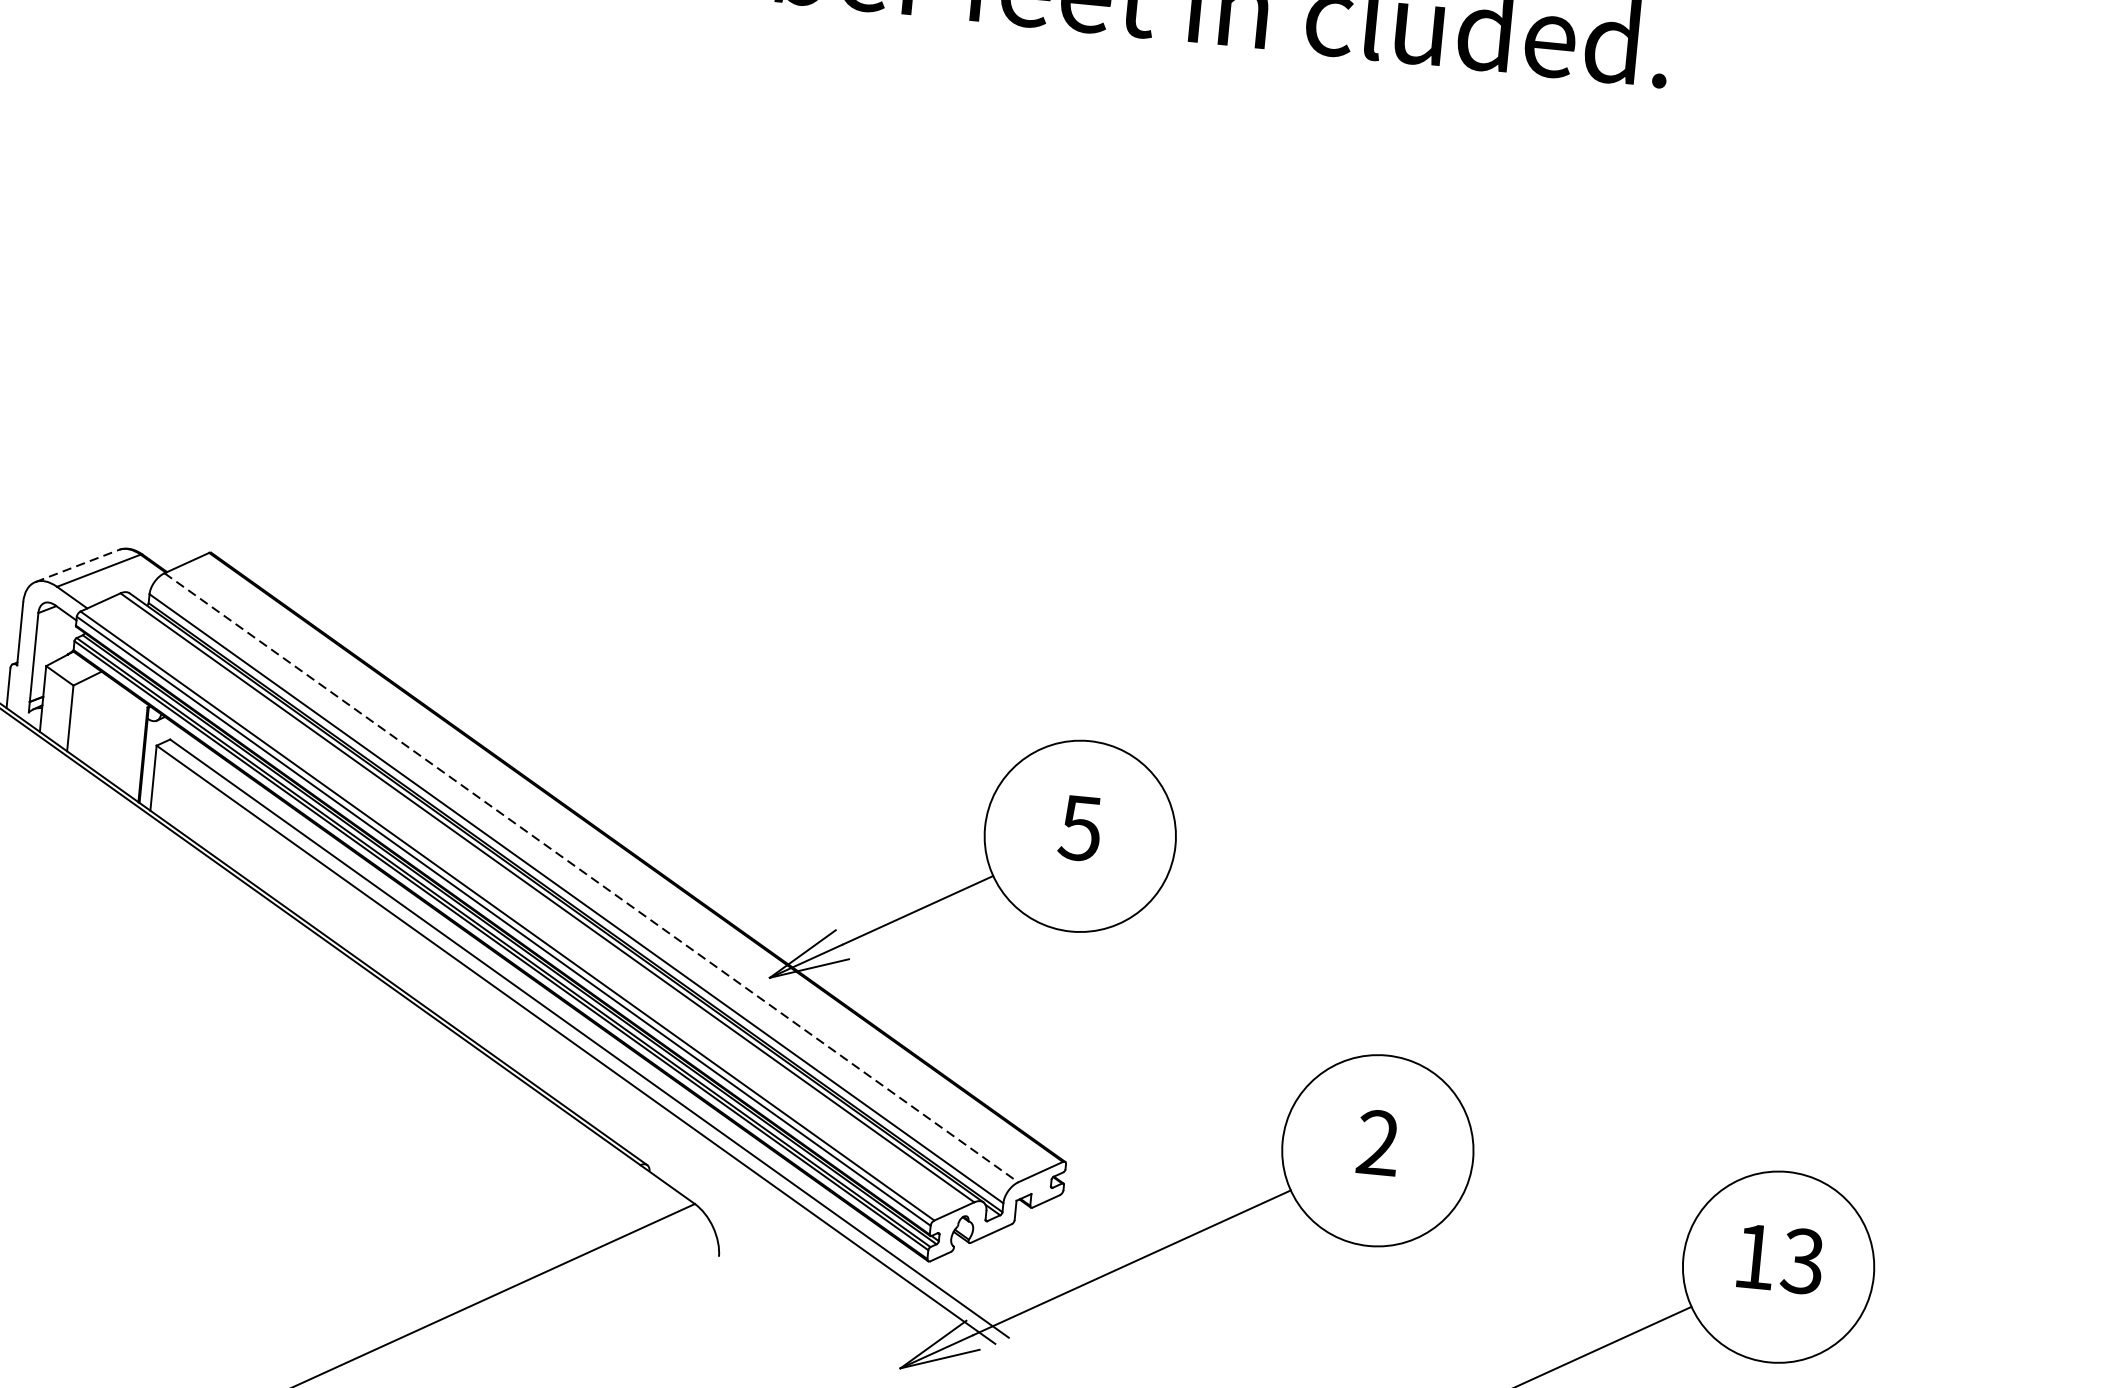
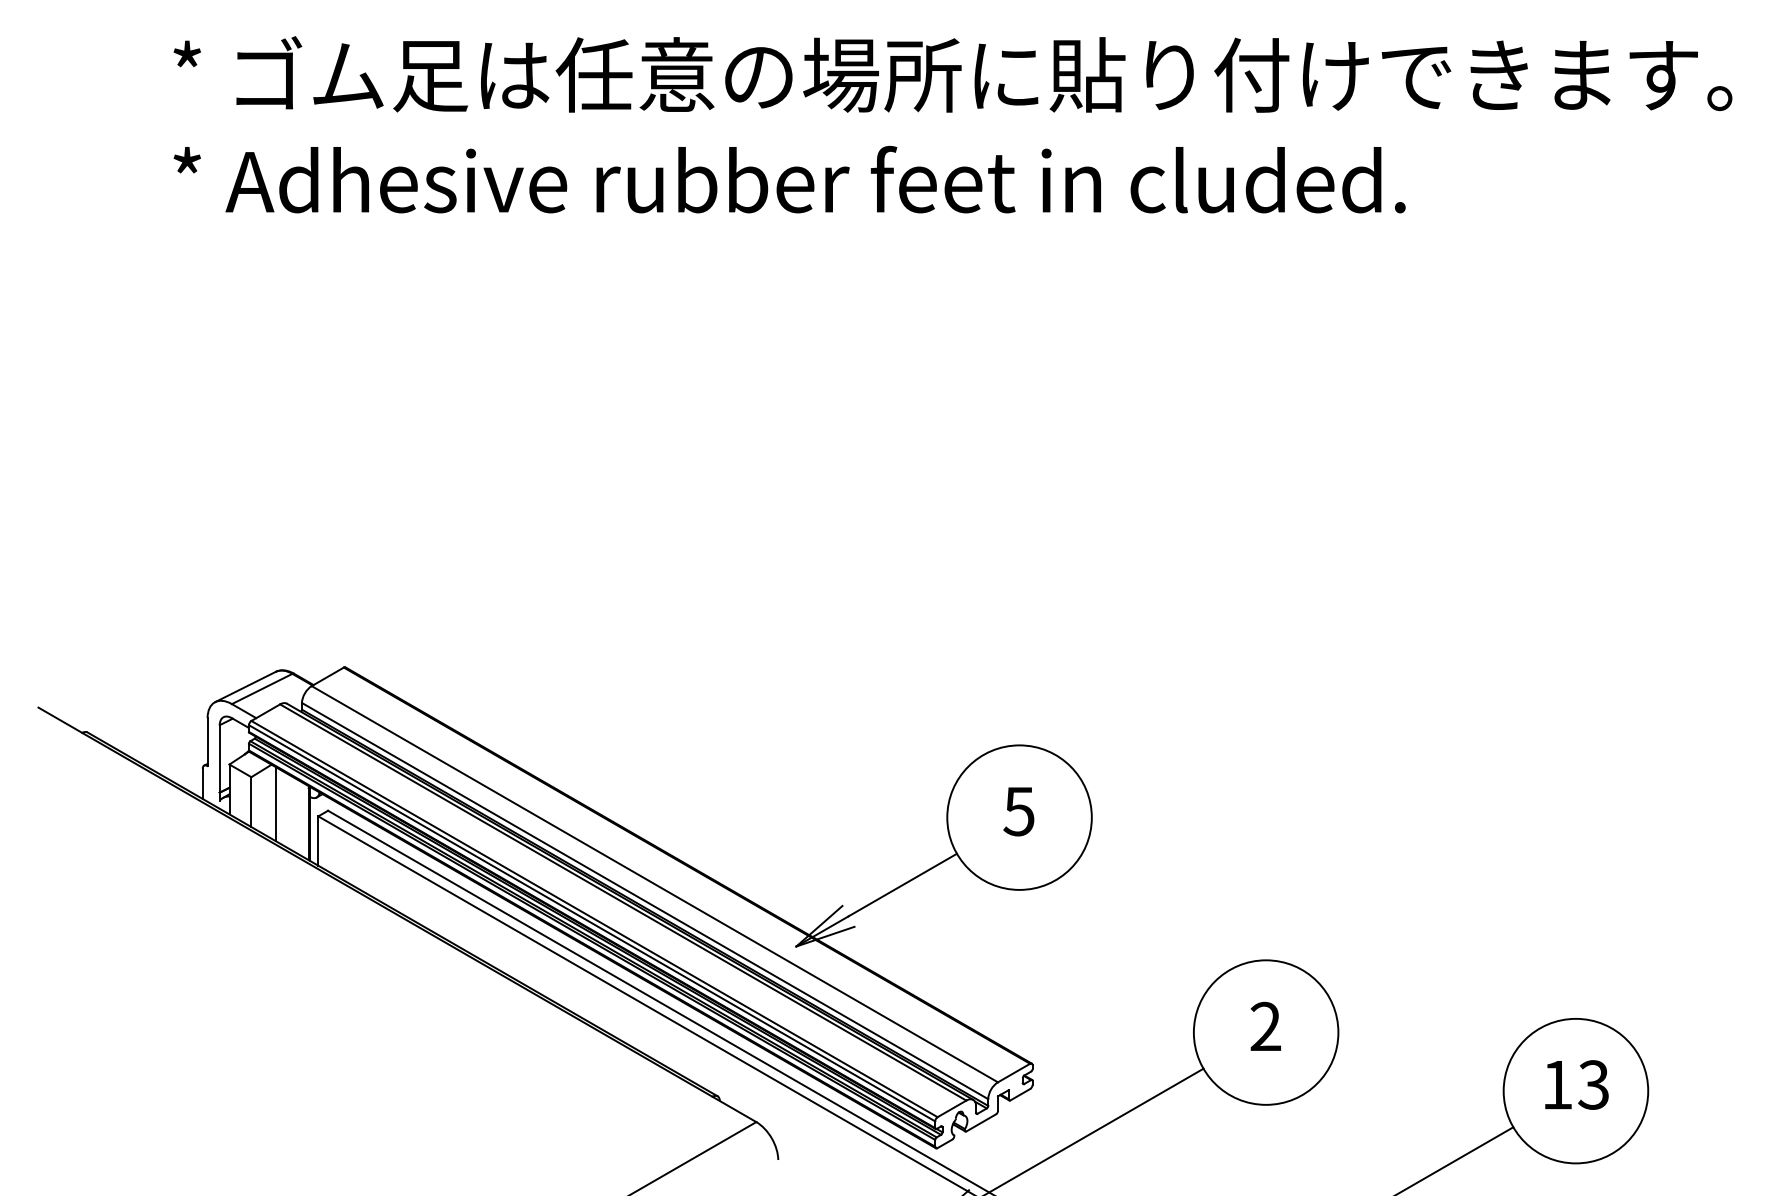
line: (77, 565) -> (245, 686), dashed -> solid
line: (101, 724) -> (275, 804), added
line: (592, 878) -> (655, 884), dashed -> solid

